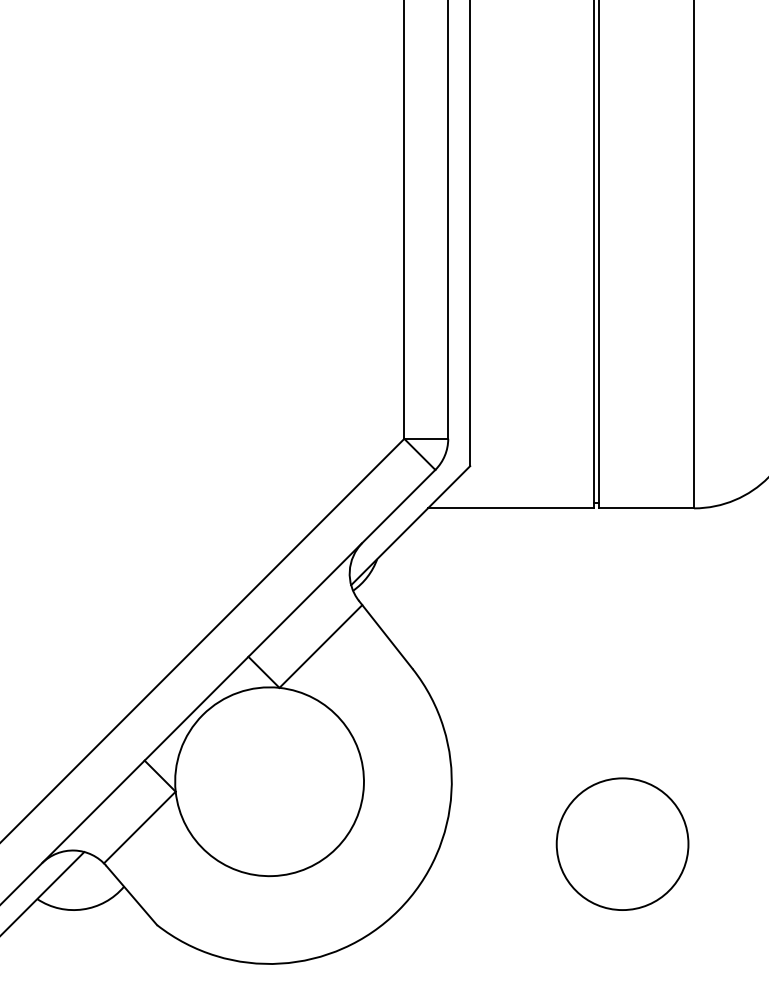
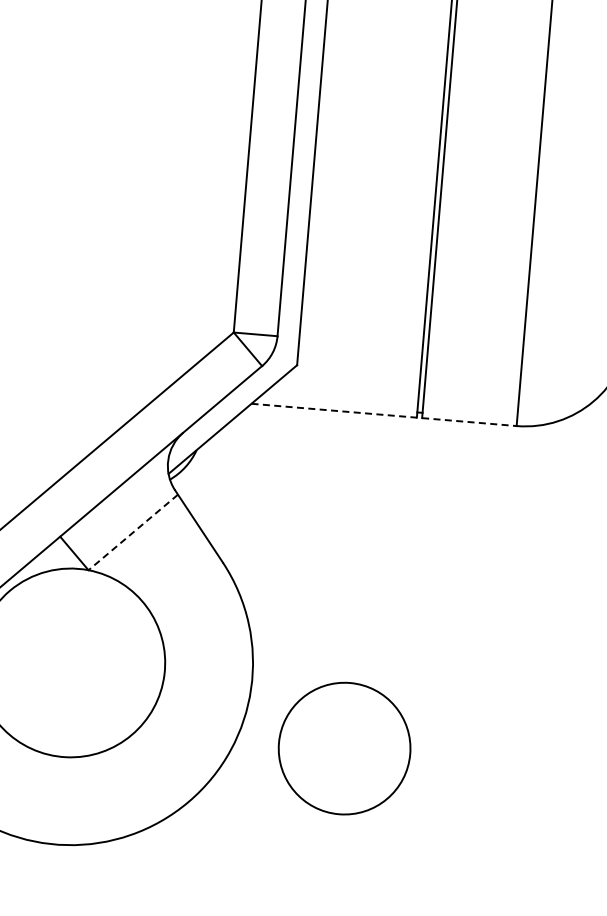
line: (510, 508) -> (333, 410), solid -> dashed
line: (647, 508) -> (470, 422), solid -> dashed
line: (320, 646) -> (132, 532), solid -> dashed
circle: (622, 843) -> (344, 747), moved

